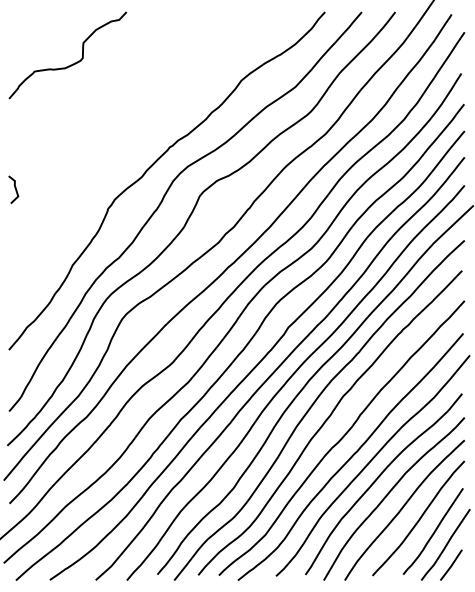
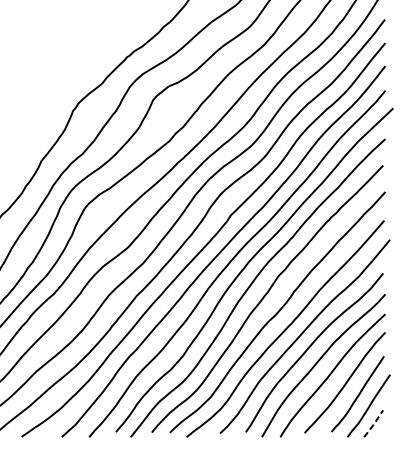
line: (451, 565) -> (373, 424), solid -> dashed

